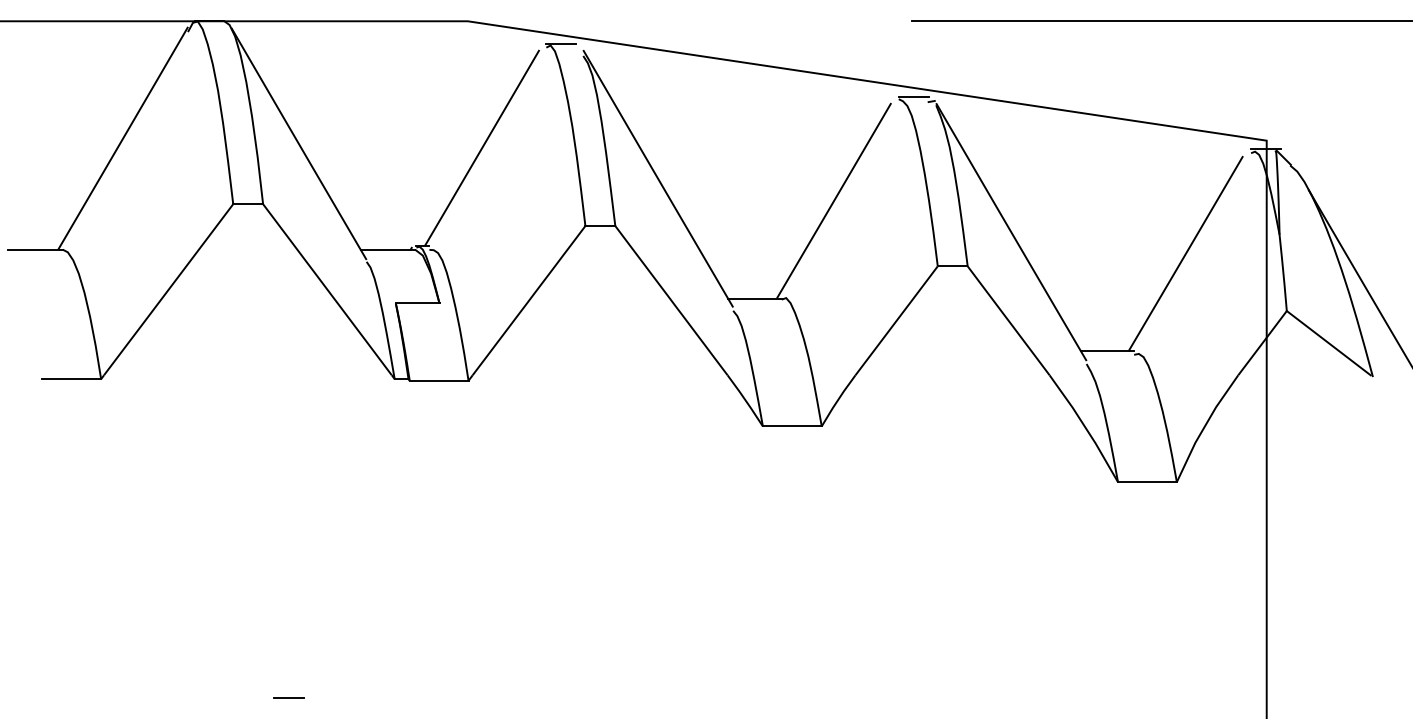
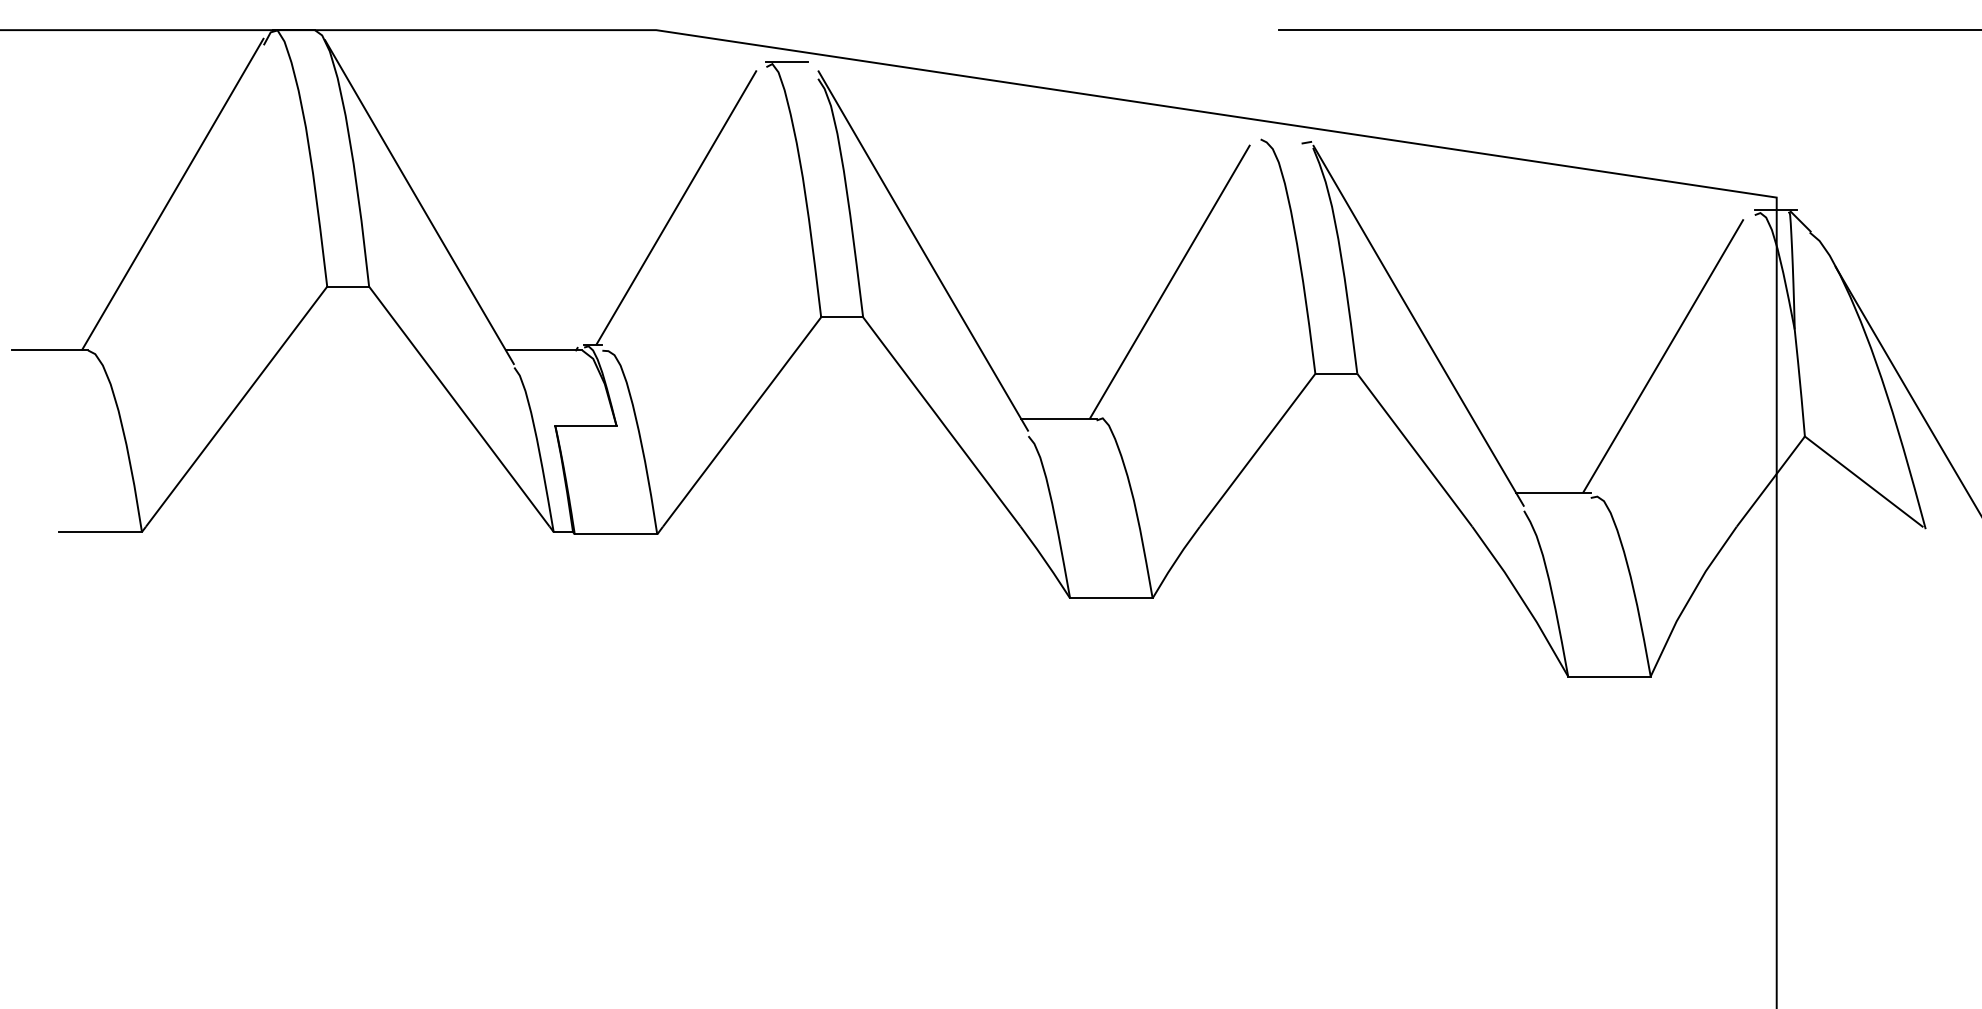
line: (913, 96) -> (1281, 135), removed
line: (288, 697) -> (404, 978), removed

